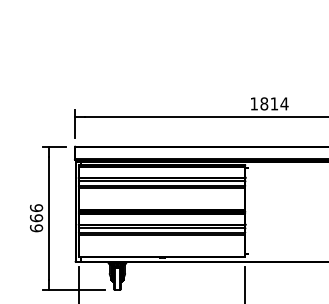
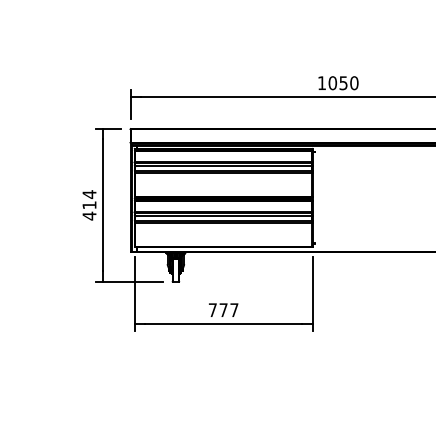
text: (274, 104) -> (343, 83), 1814 -> 1050
text: (36, 218) -> (89, 205), 666 -> 414

